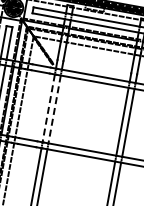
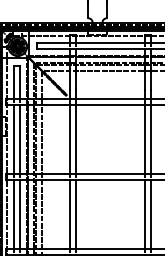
line: (49, 108) -> (70, 139), dashed -> solid
line: (55, 109) -> (76, 139), dashed -> solid

